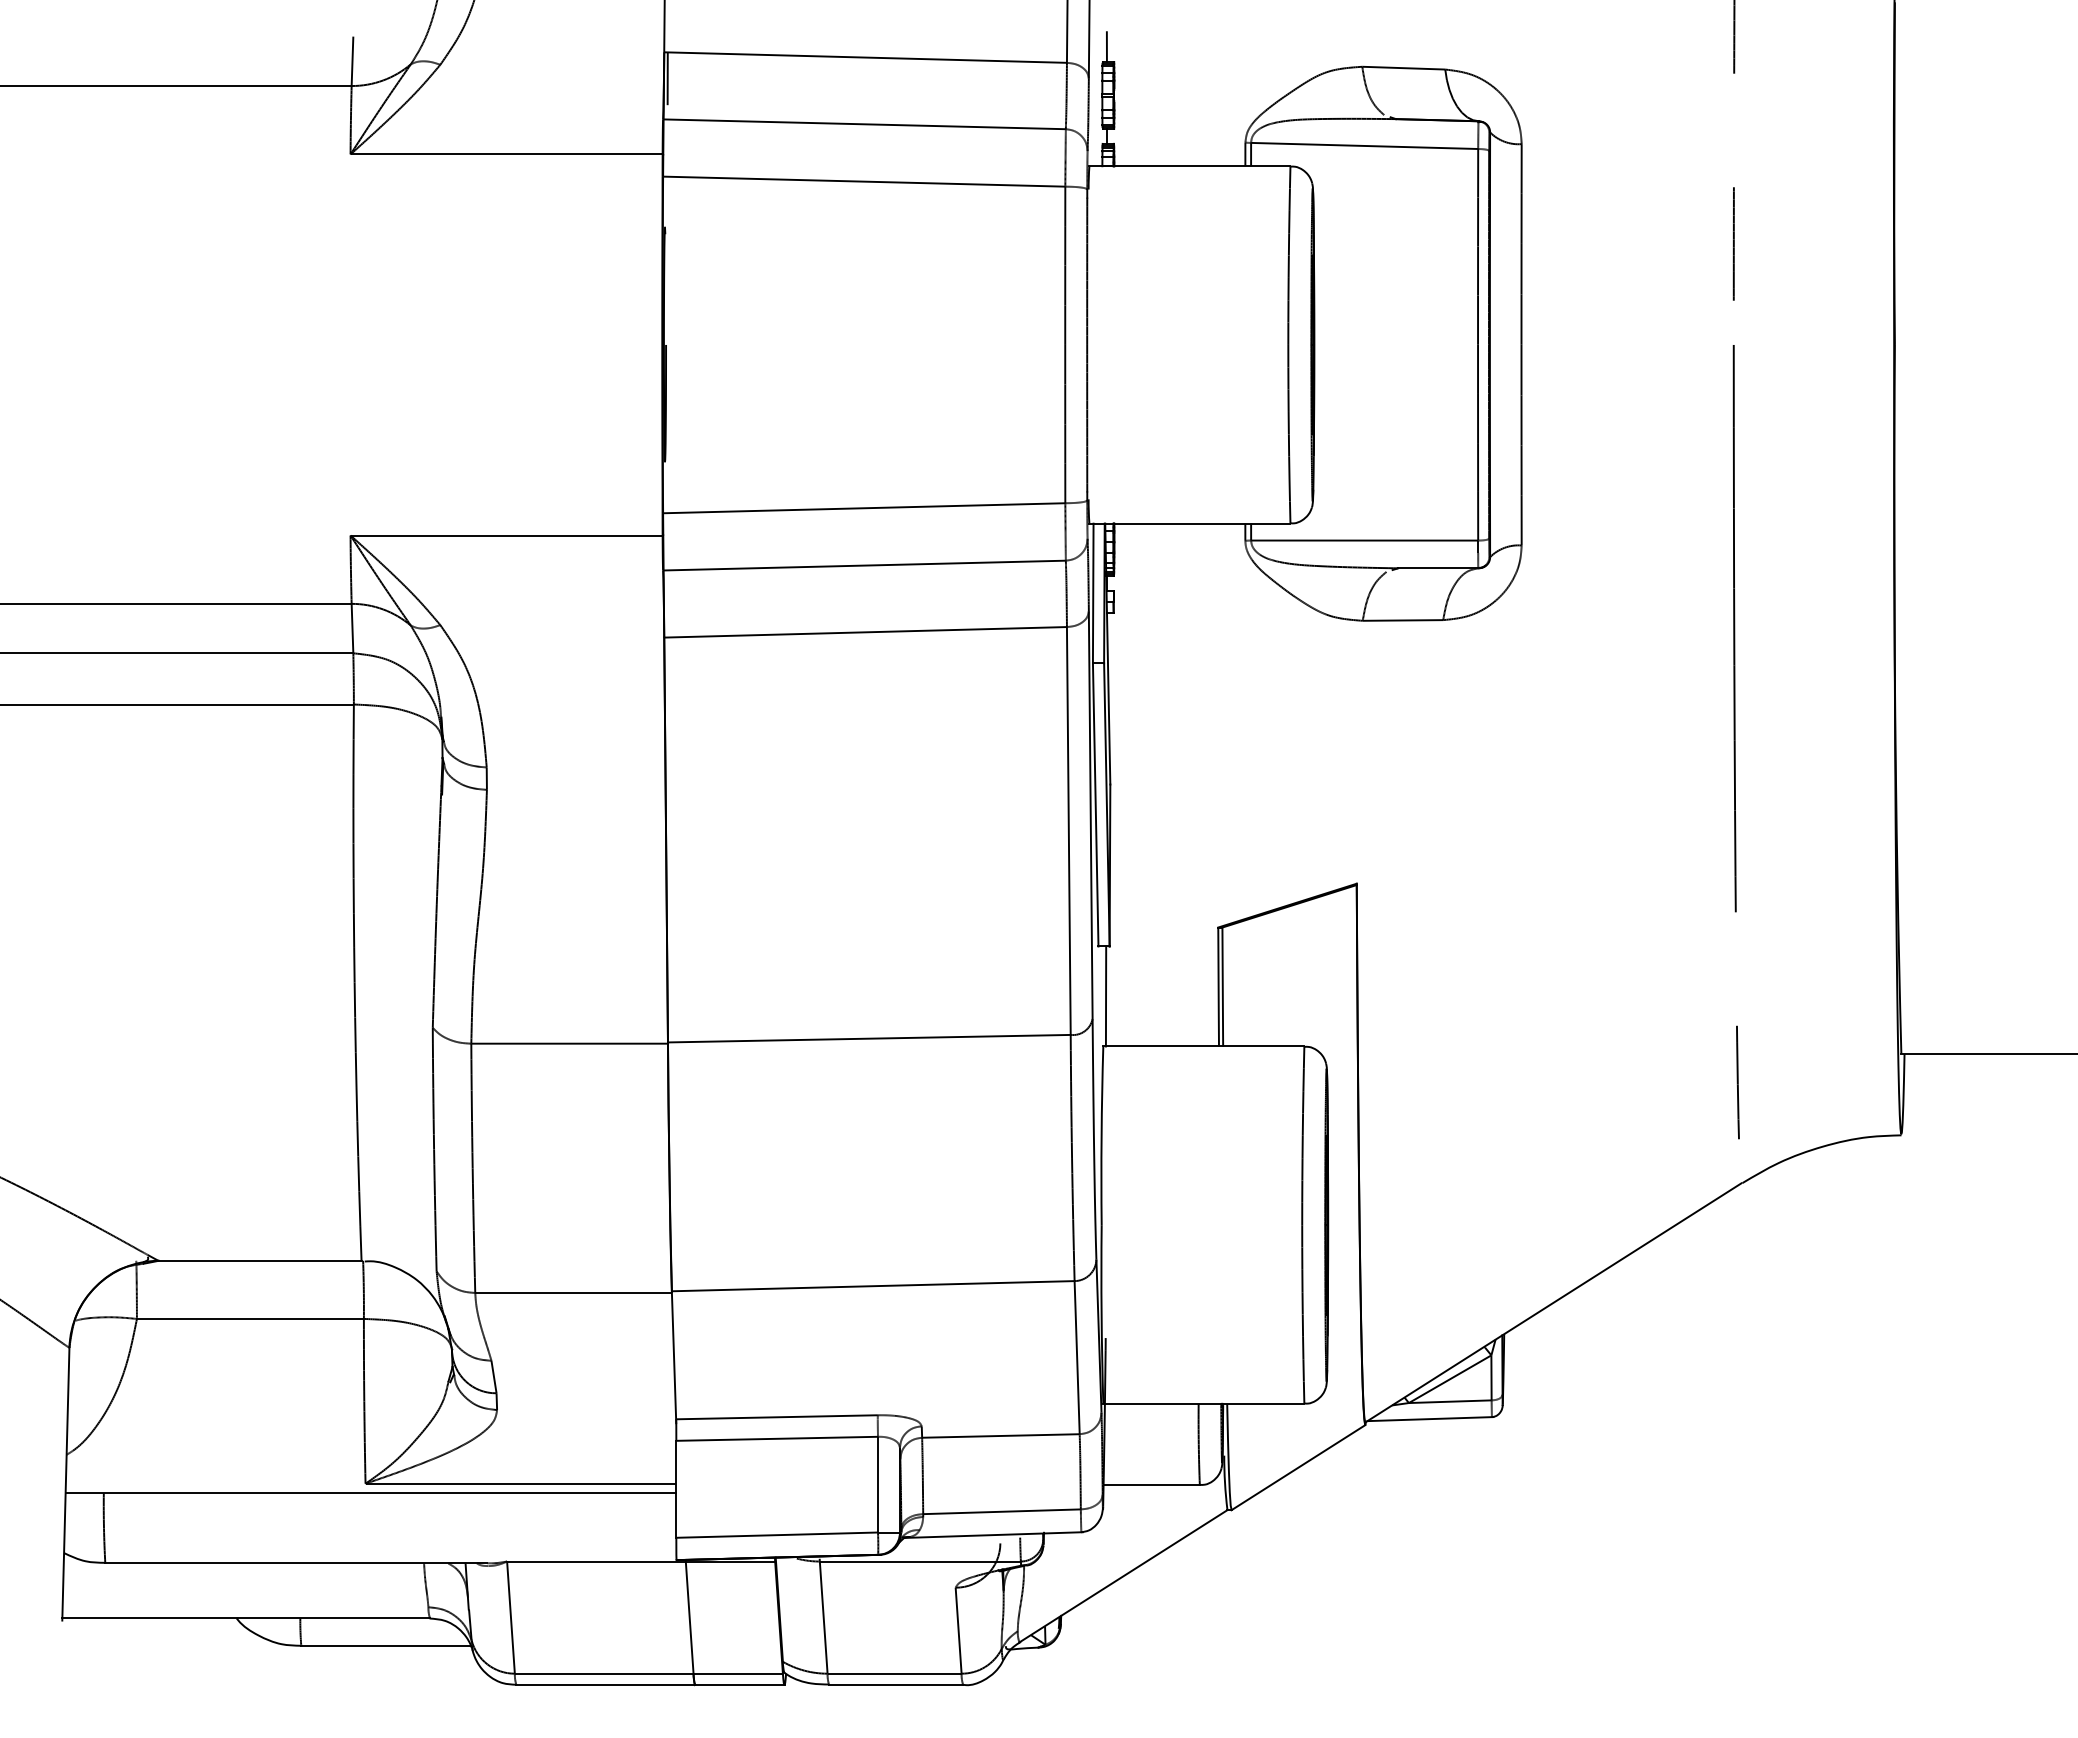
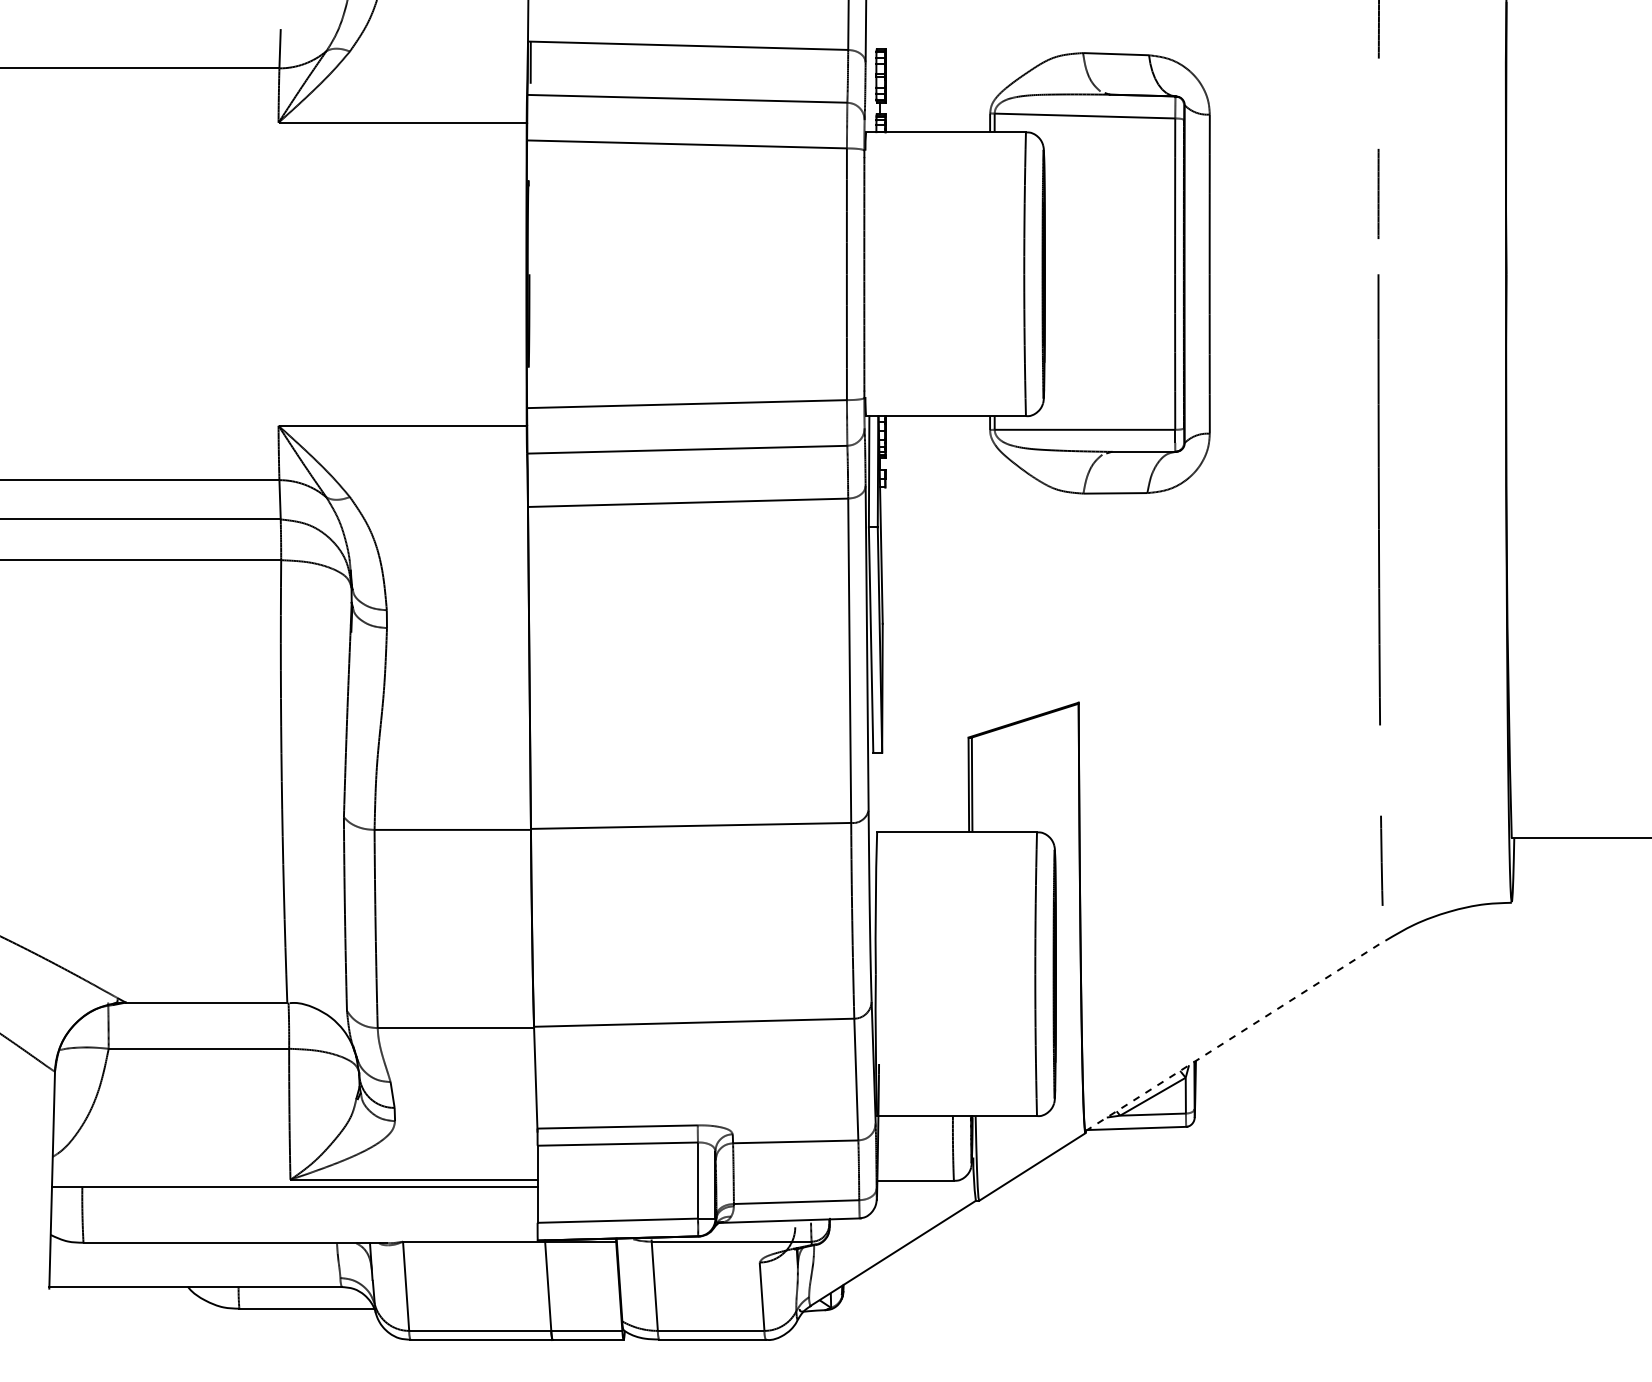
line: (1106, 47) -> (879, 37), removed
line: (1105, 996) -> (878, 792), removed
line: (1553, 1302) -> (1235, 1035), solid -> dashed

